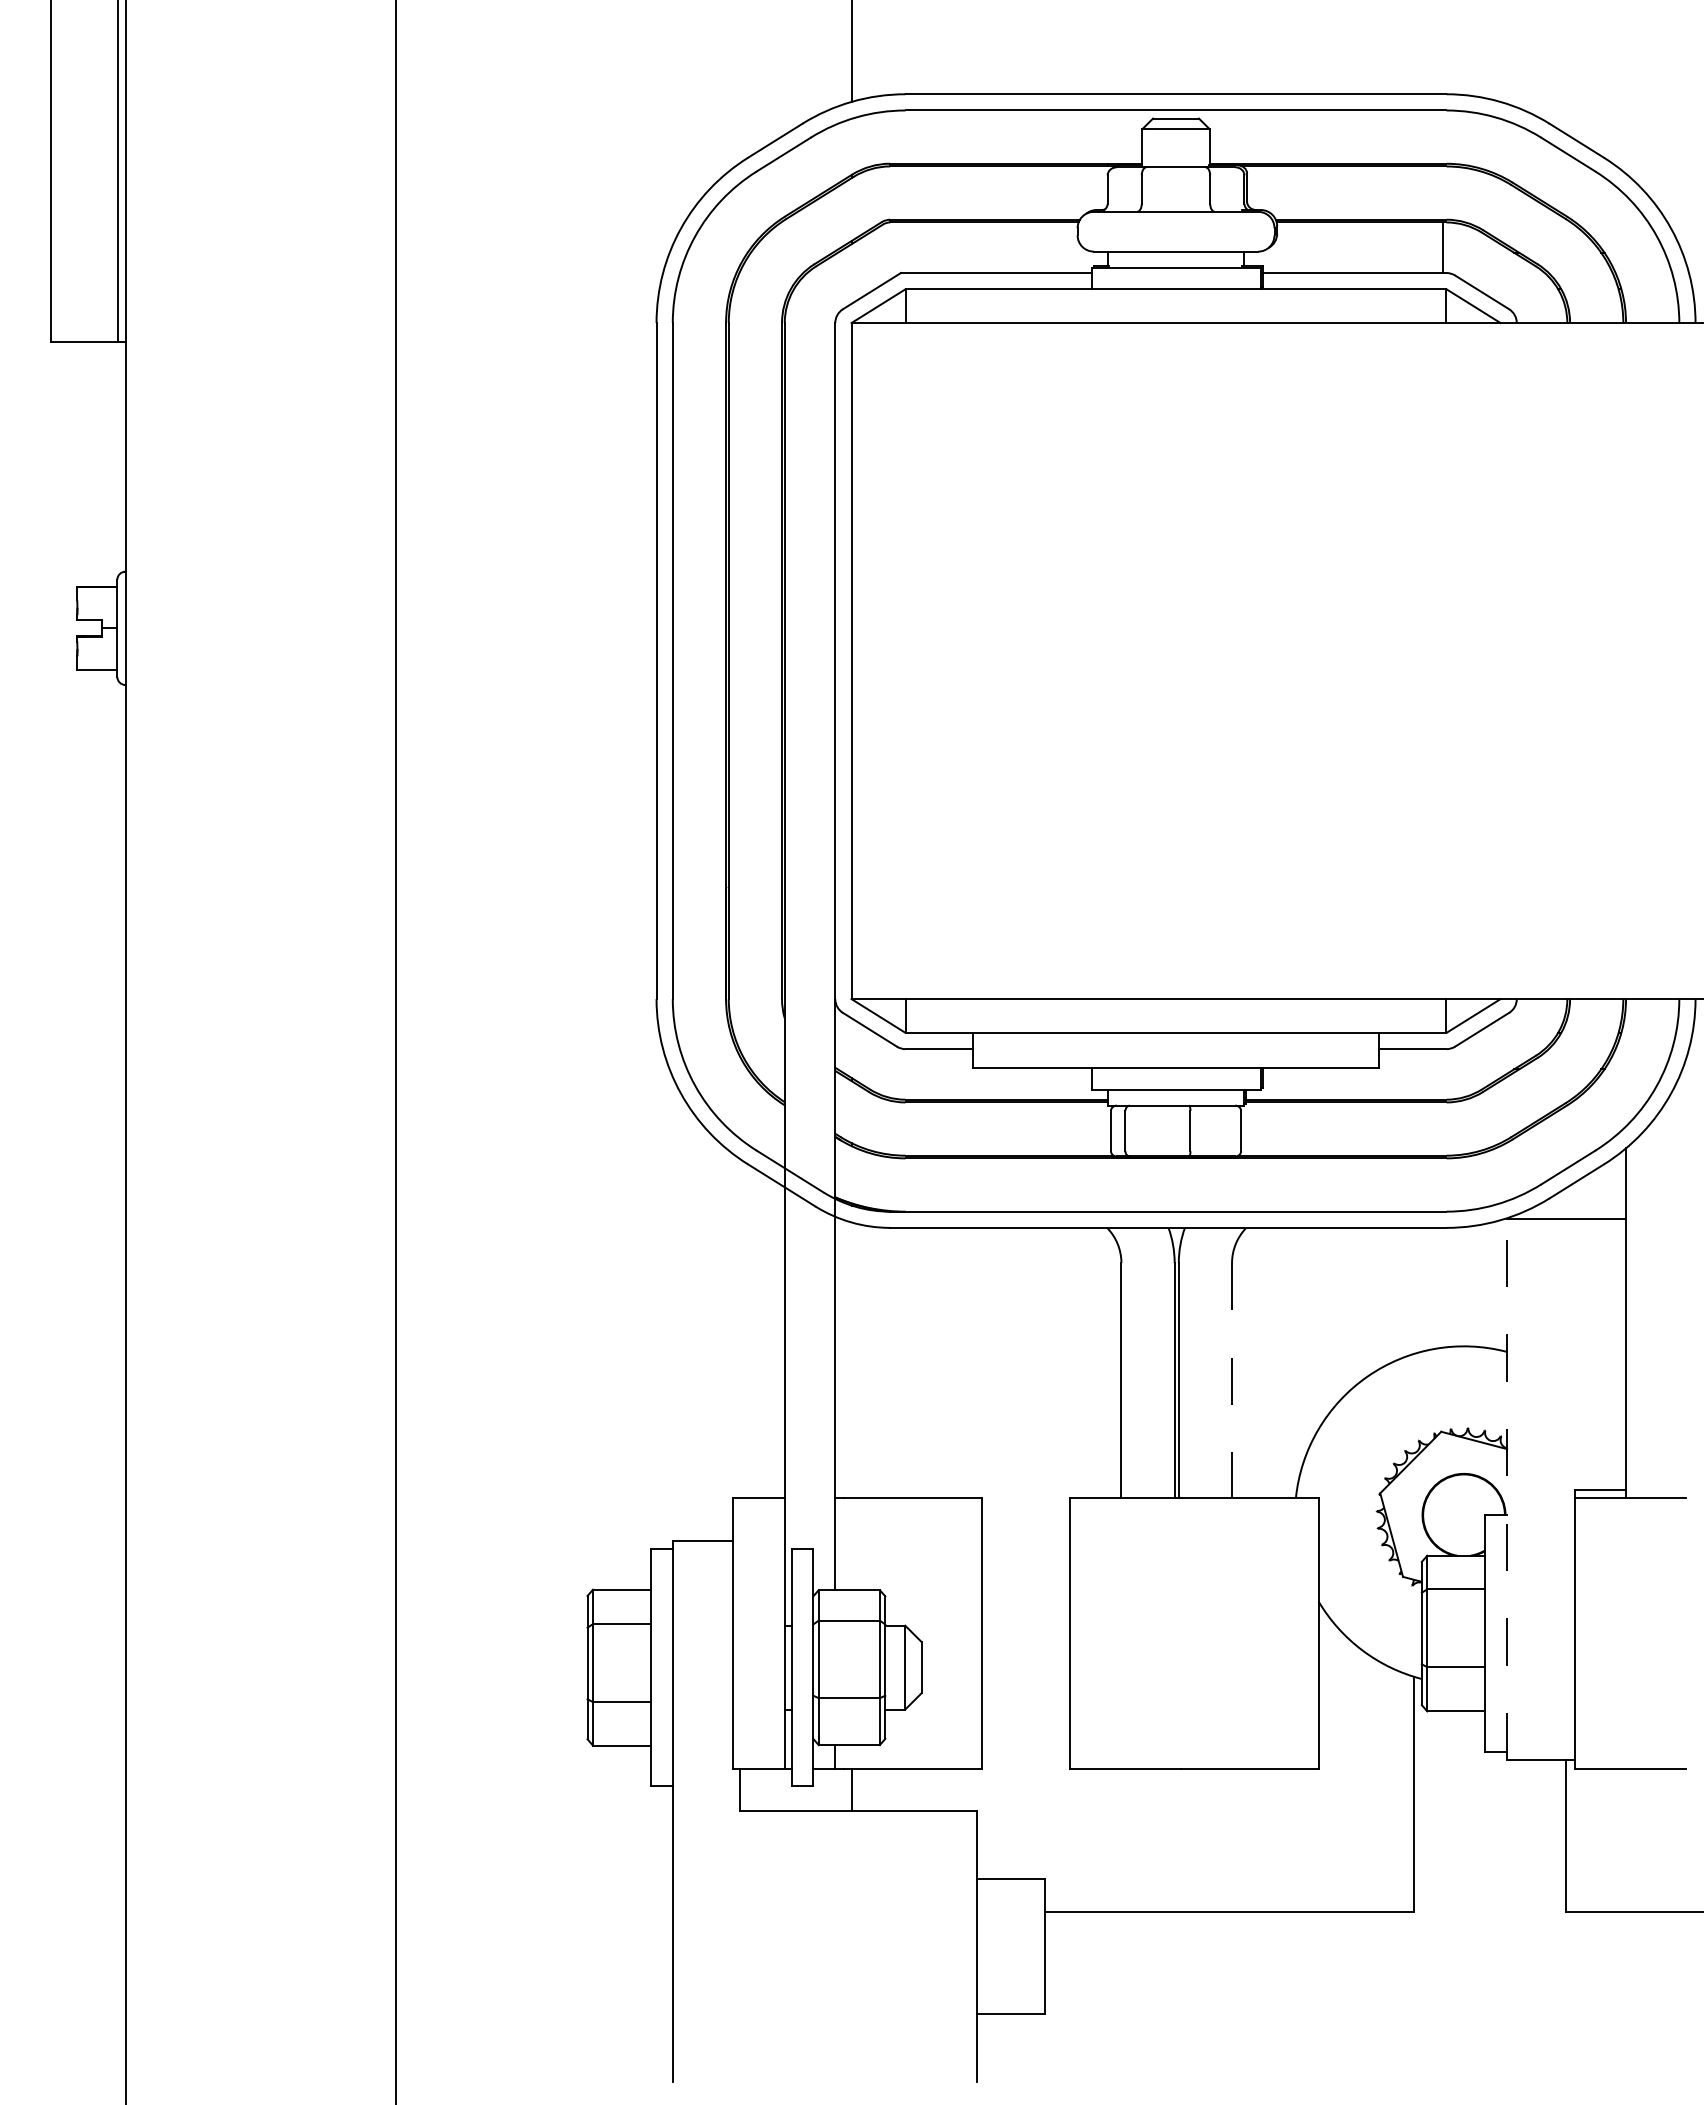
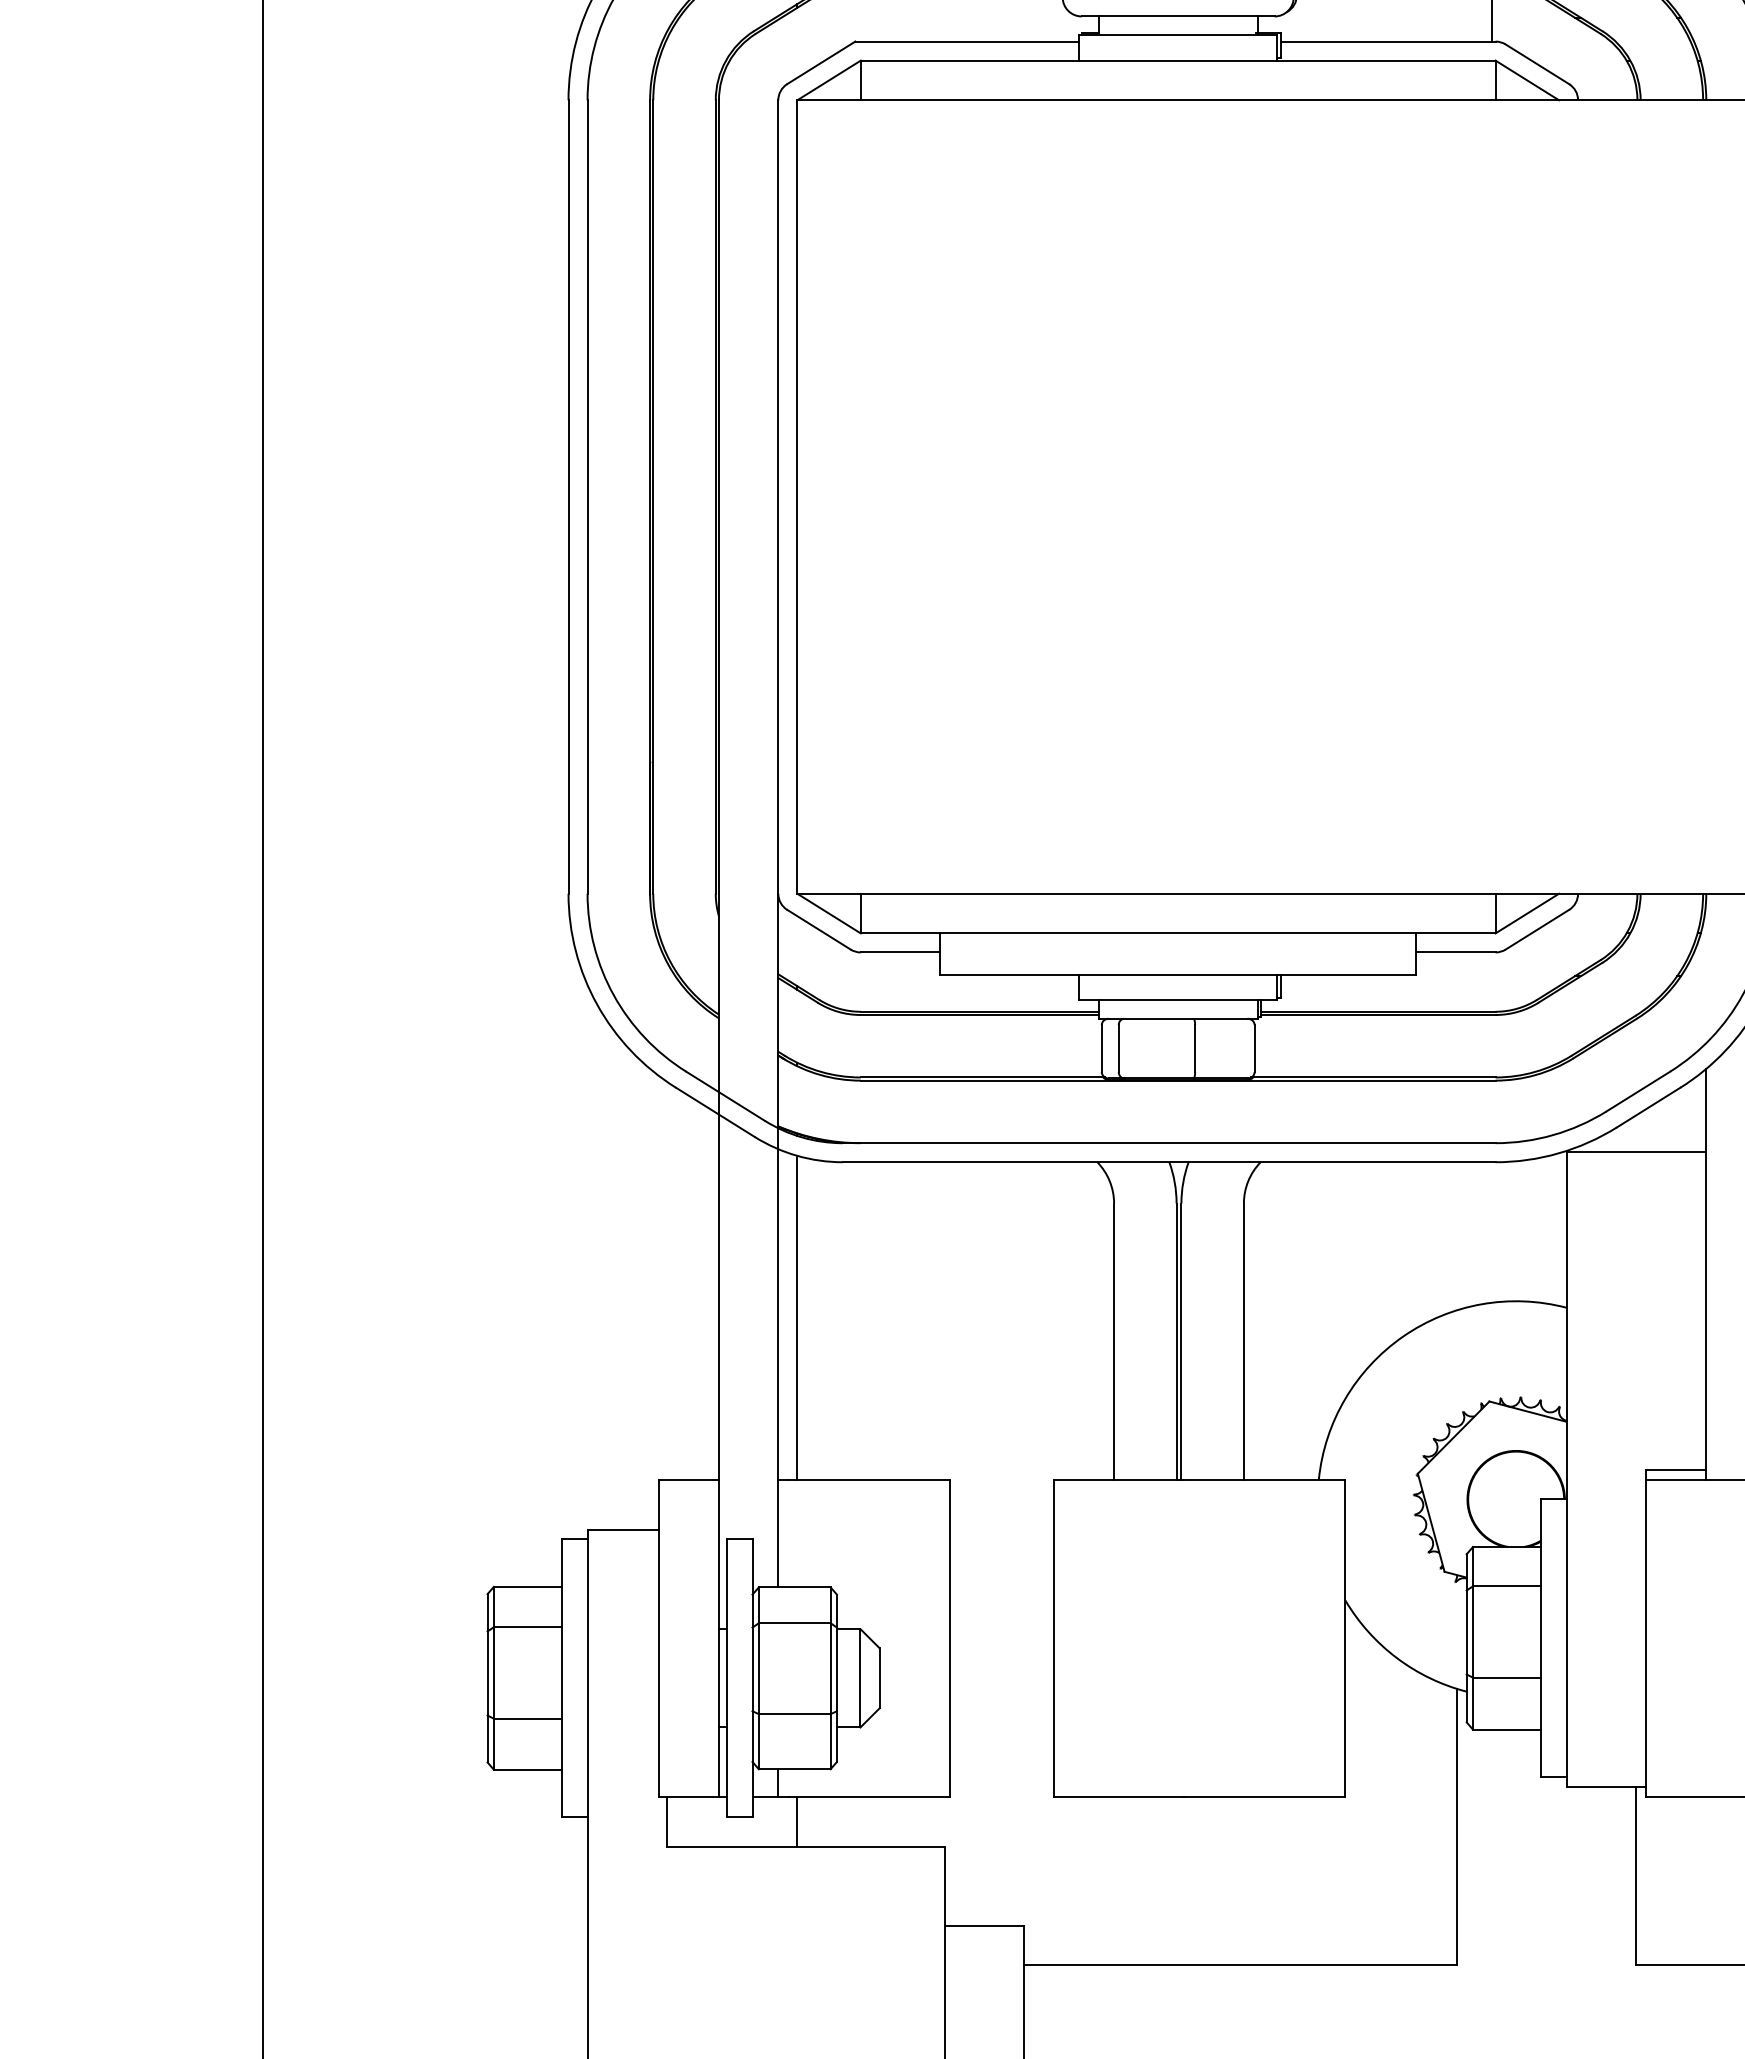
line: (851, 1360) -> (797, 1317), added
line: (1232, 1380) -> (1244, 1341), dashed -> solid
line: (1507, 1489) -> (1567, 1469), dashed -> solid

